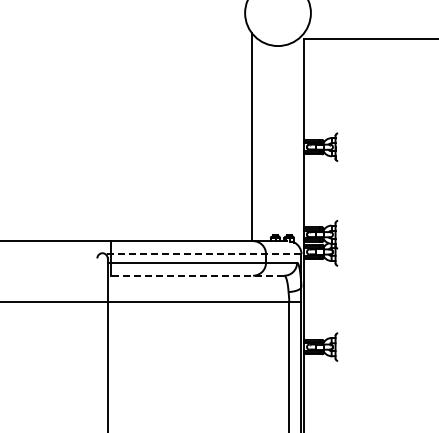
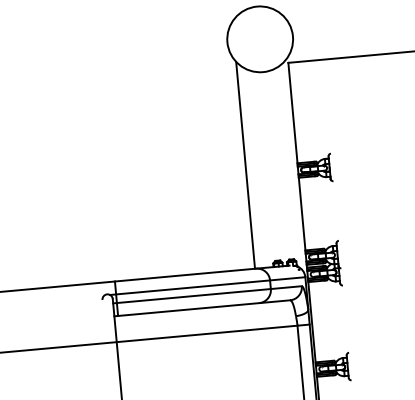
line: (202, 254) -> (206, 286), dashed -> solid
line: (195, 275) -> (201, 308), dashed -> solid

